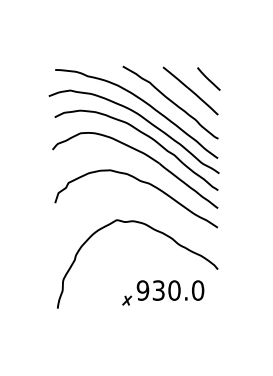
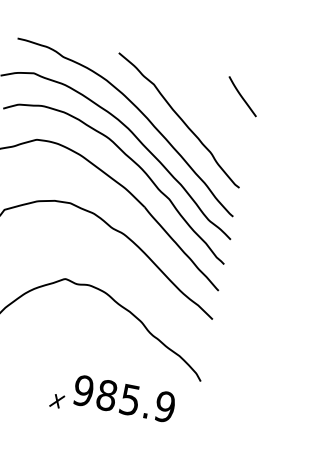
line: (190, 90) -> (212, 108), removed
text: (178, 290) -> (136, 401), 930.0 -> 985.9

